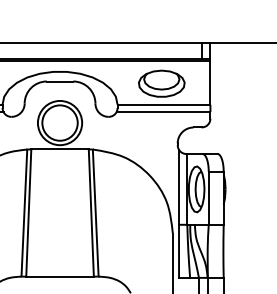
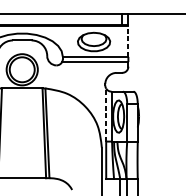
line: (210, 82) -> (128, 41), solid -> dashed
line: (179, 187) -> (106, 115), solid -> dashed

